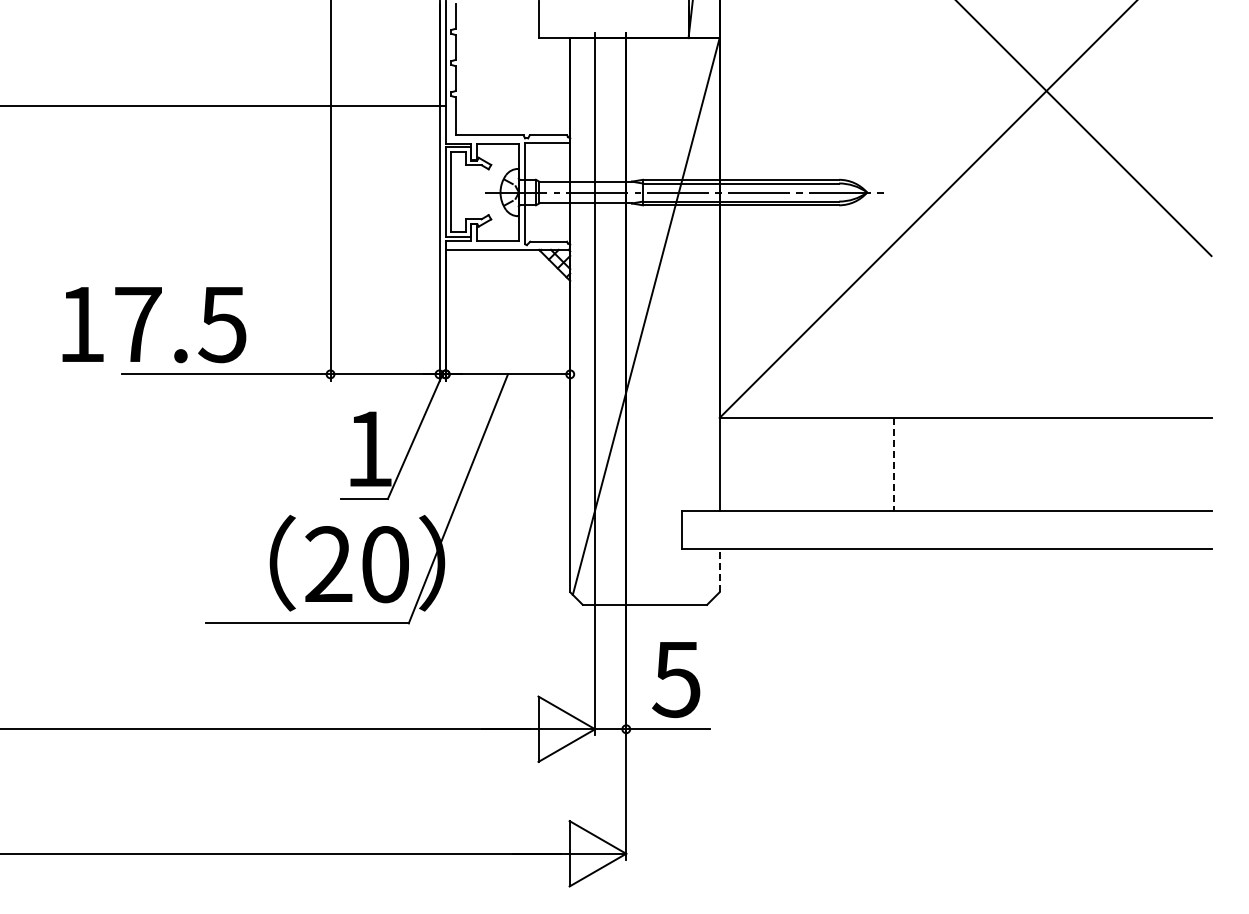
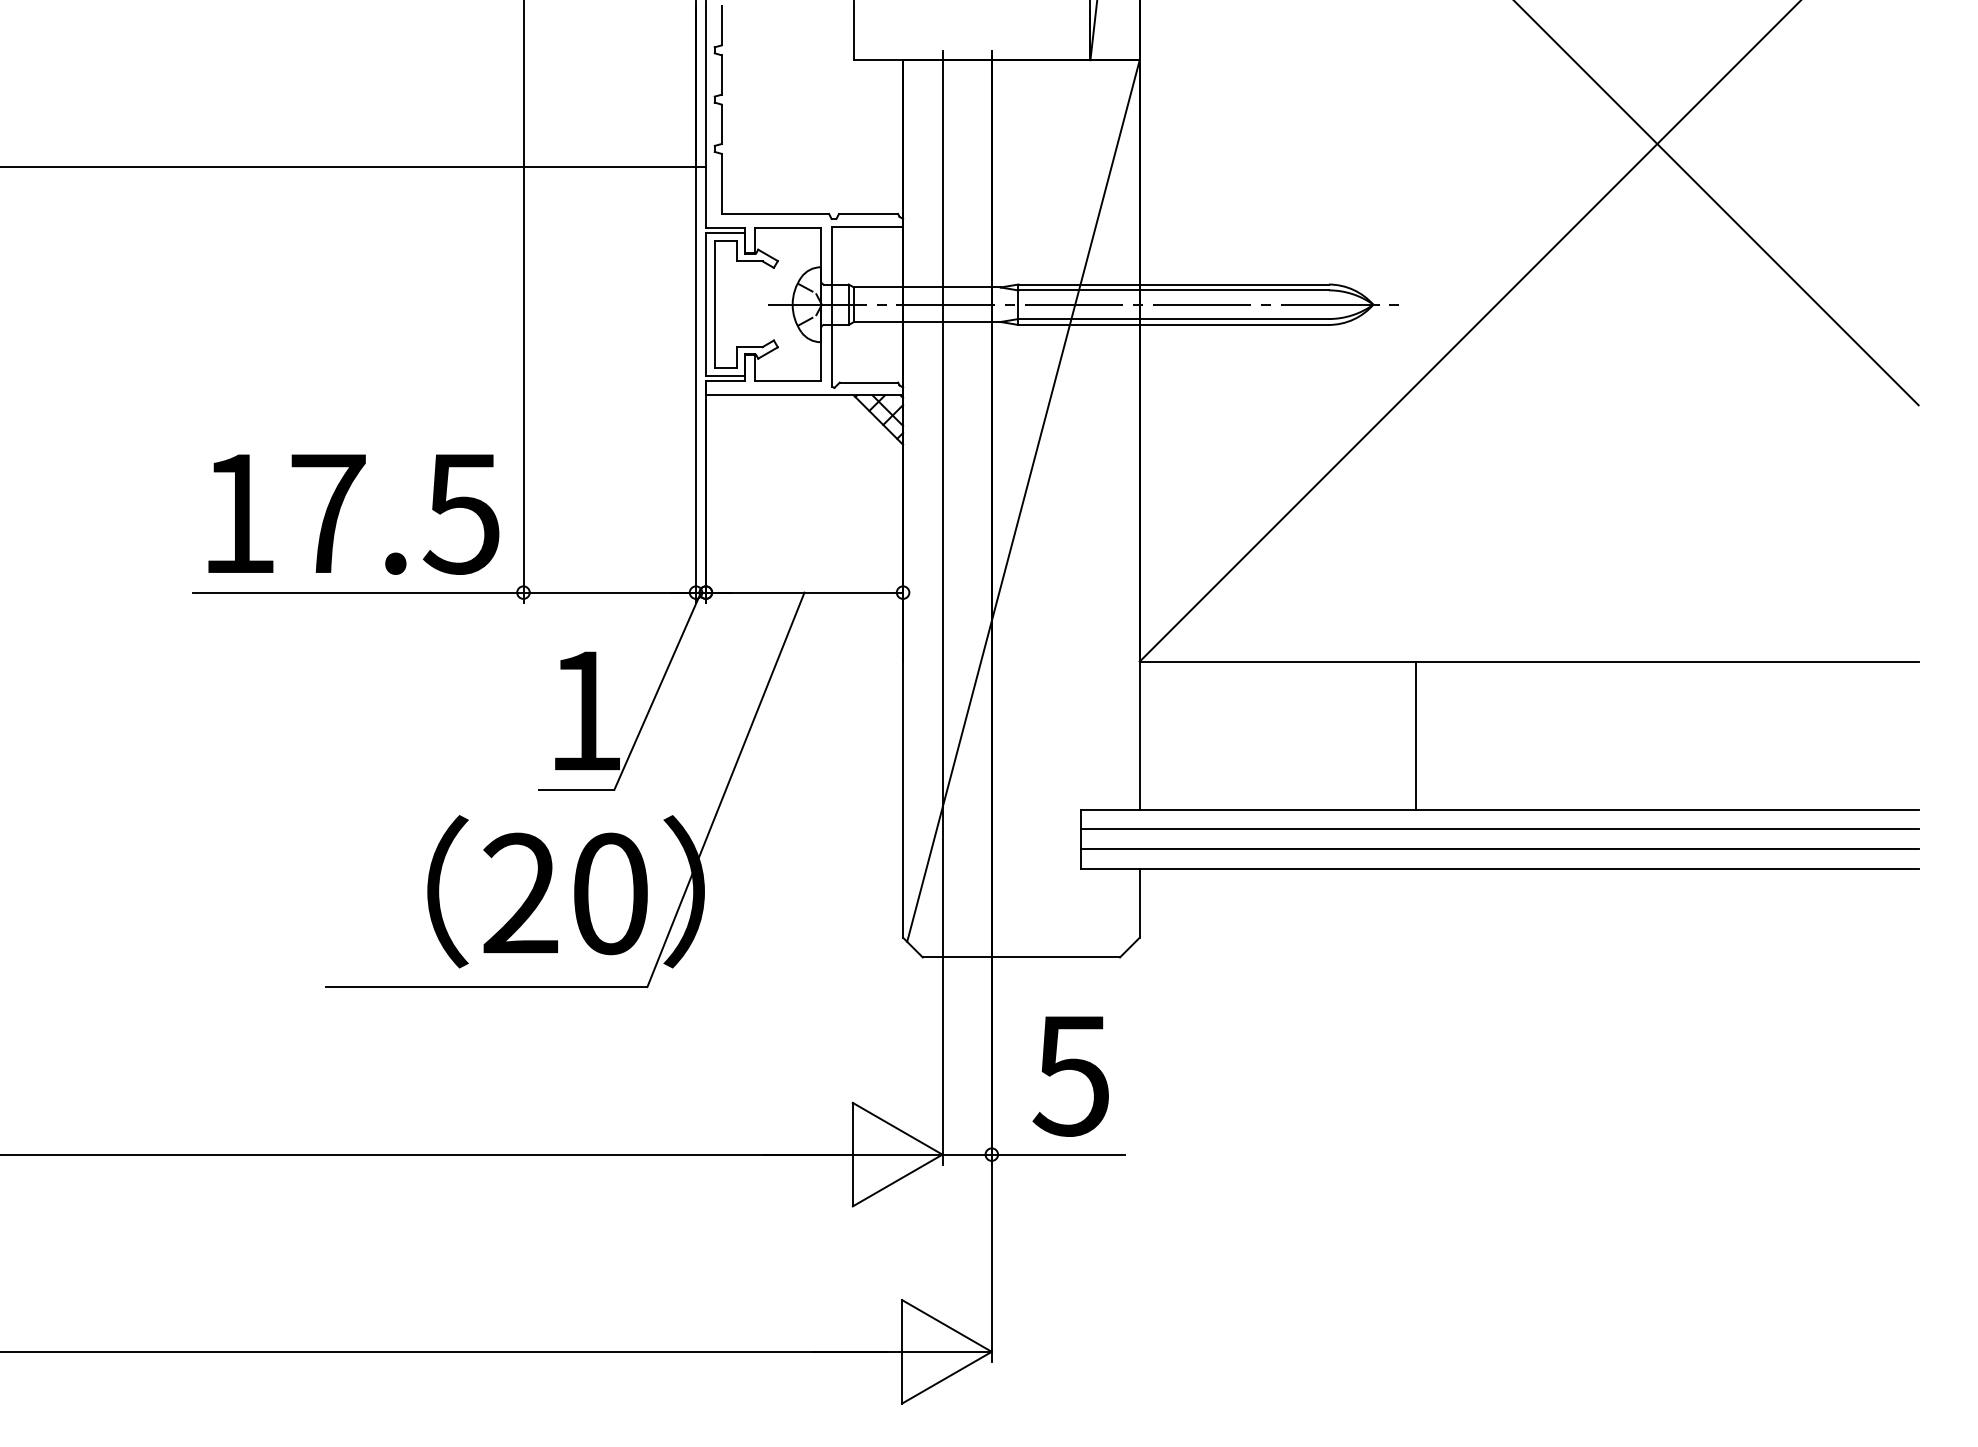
text: (154, 325) -> (353, 515), moved
line: (894, 464) -> (1416, 735), dashed -> solid
line: (946, 523) -> (1498, 828), added
line: (946, 536) -> (1498, 849), added
line: (719, 570) -> (1139, 903), dashed -> solid

